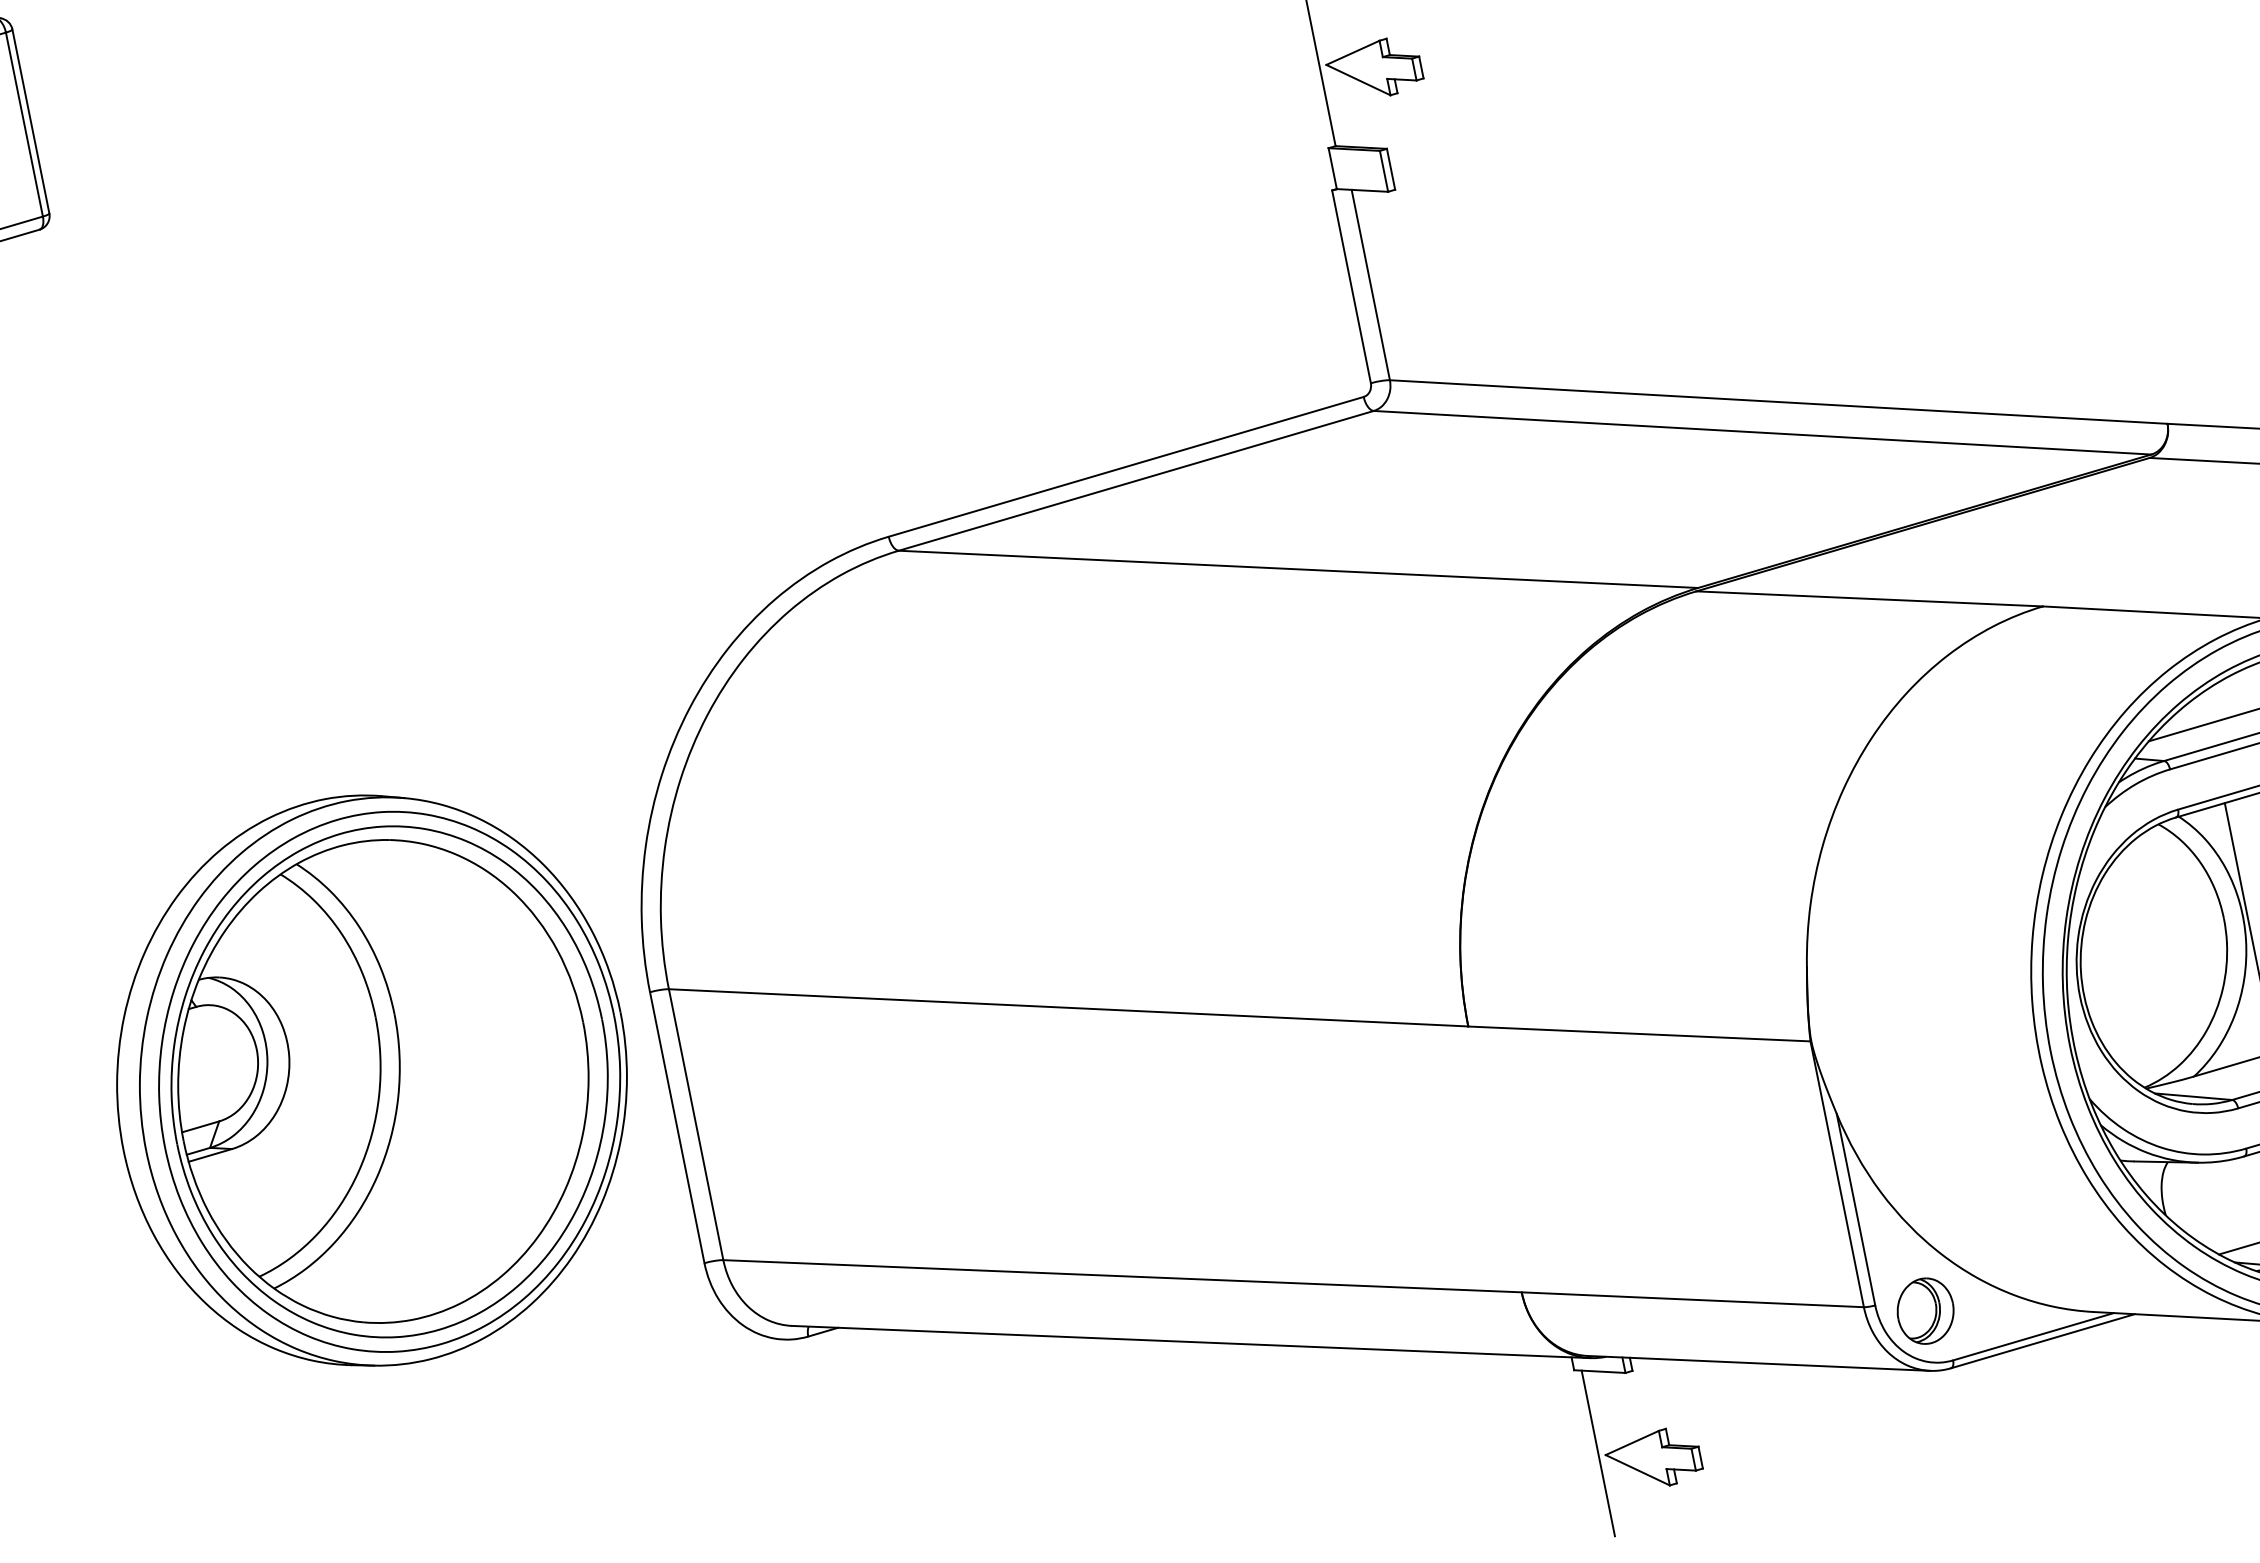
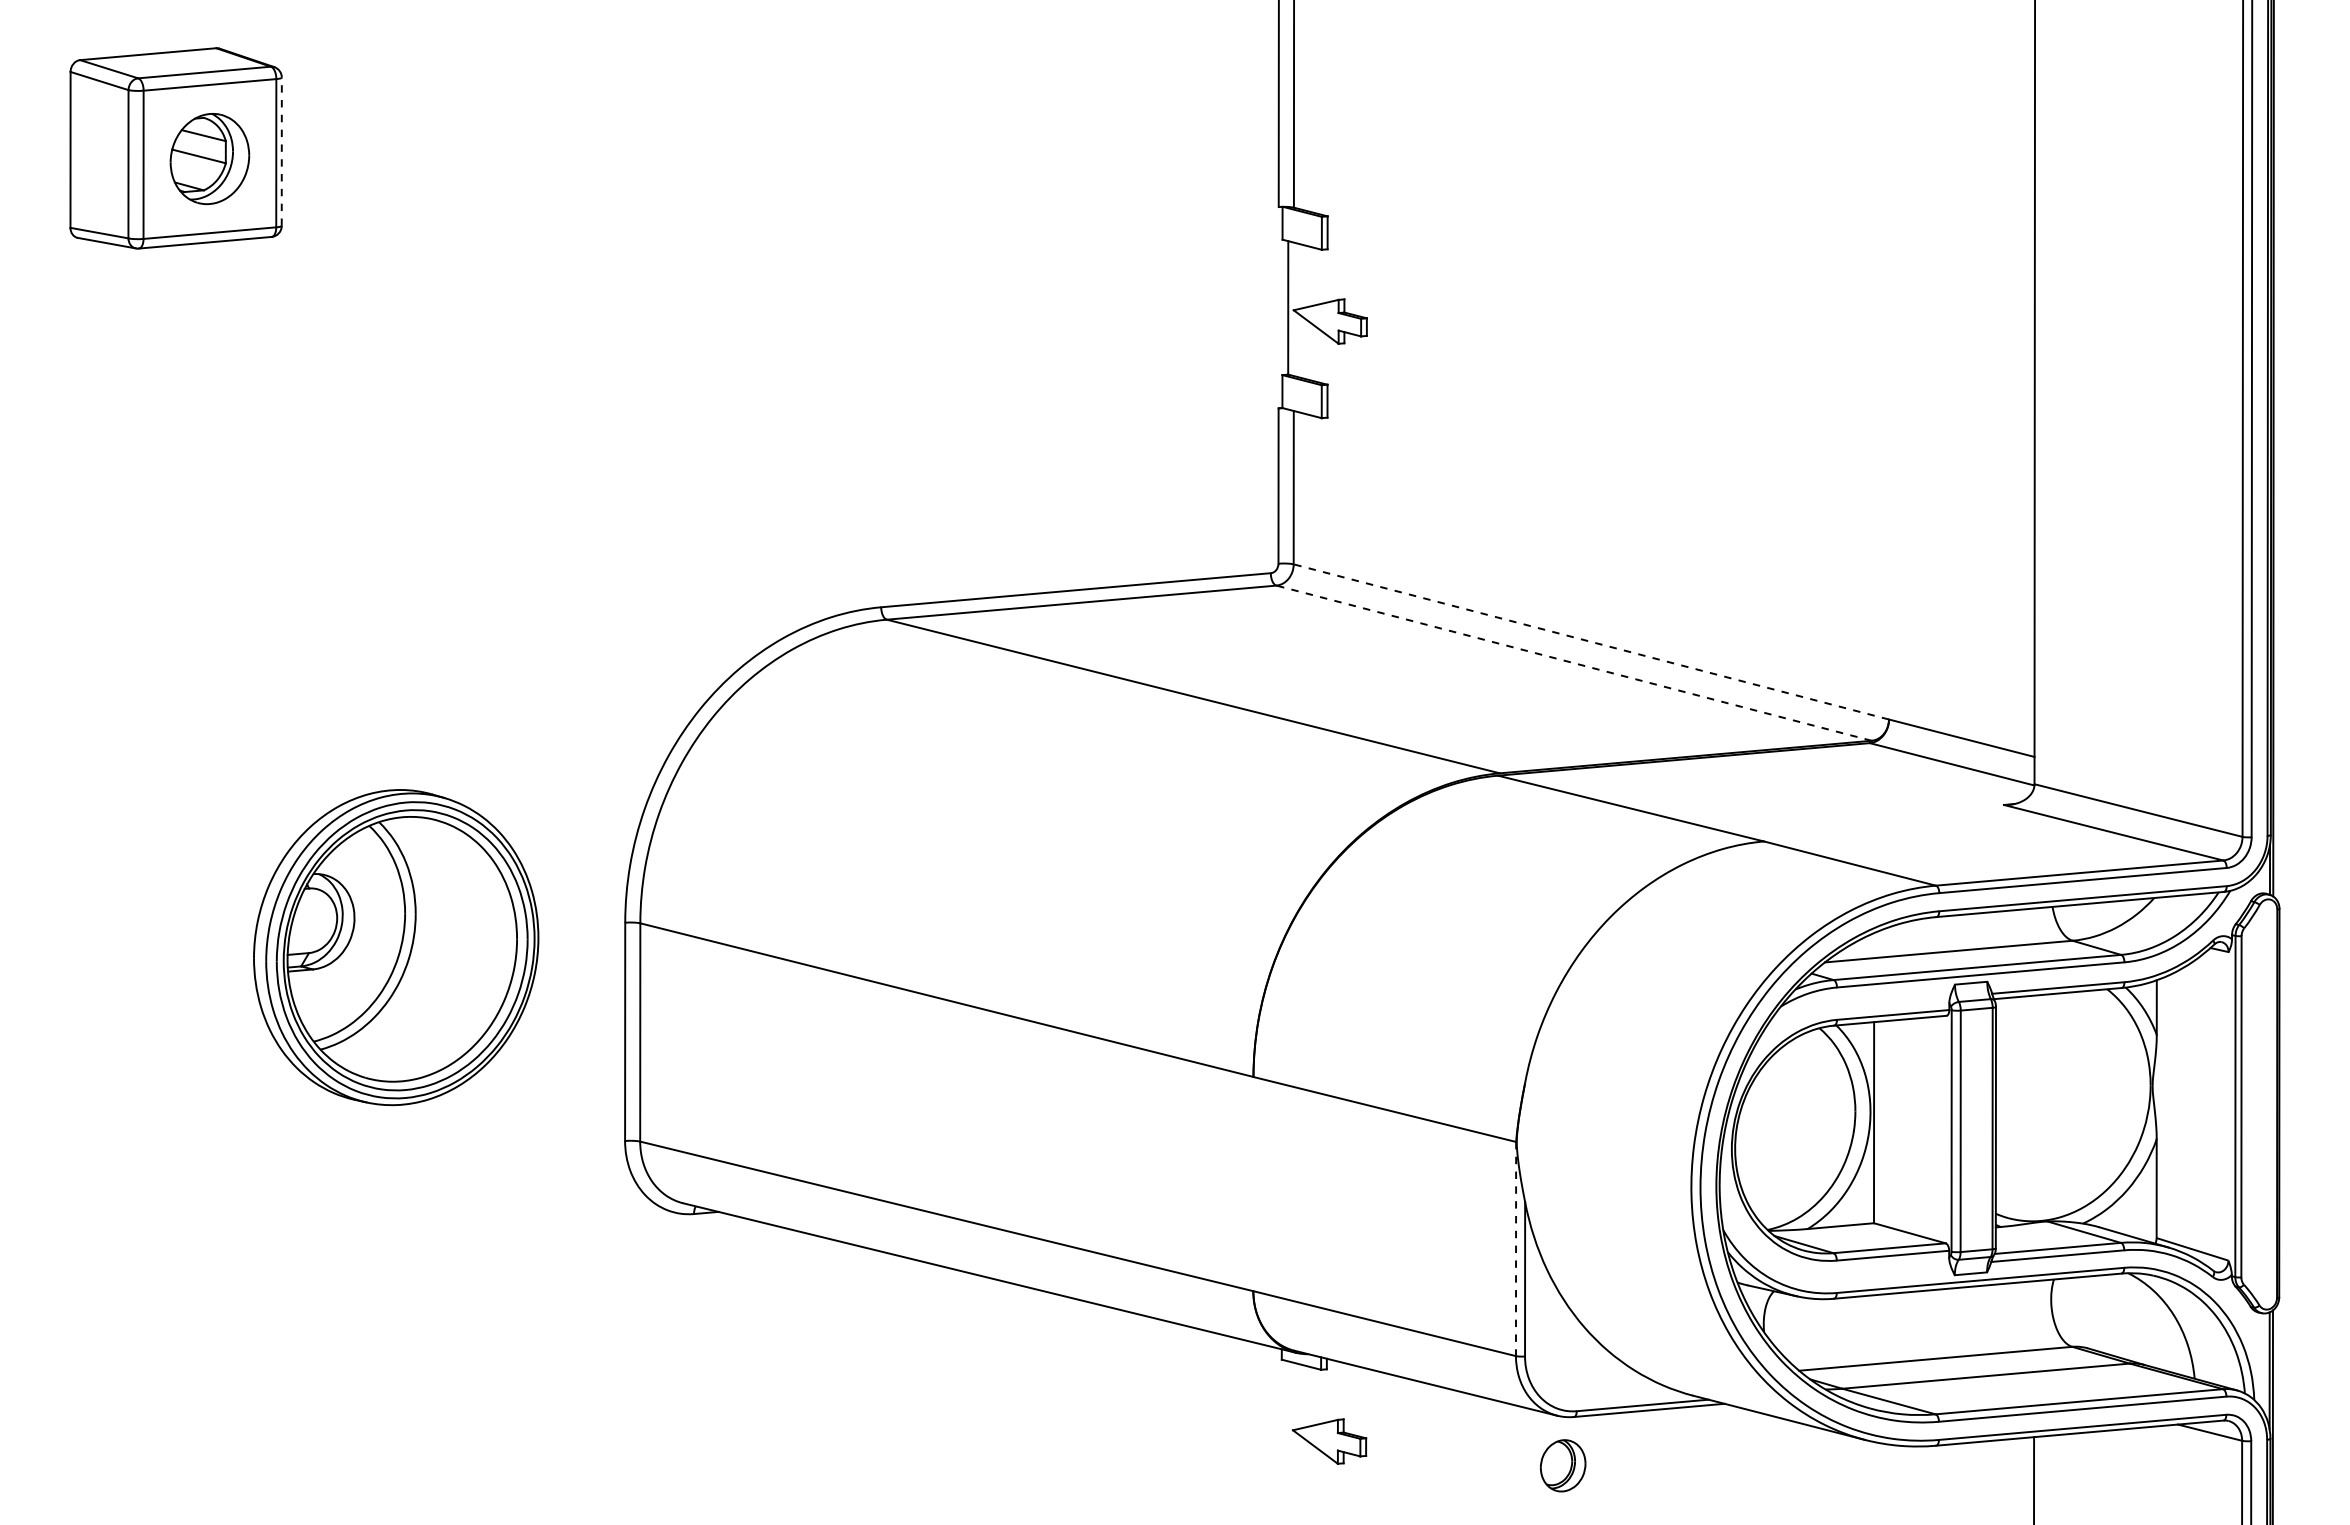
line: (30, 121) -> (281, 151), solid -> dashed
line: (1778, 401) -> (1591, 641), solid -> dashed
line: (1763, 433) -> (1574, 663), solid -> dashed
part: (372, 1080) -> (396, 947), size x0.7
line: (1837, 1174) -> (1516, 1249), solid -> dashed
part: (1925, 1310) -> (1563, 1465), moved
line: (1598, 1452) -> (1287, 1427), removed

